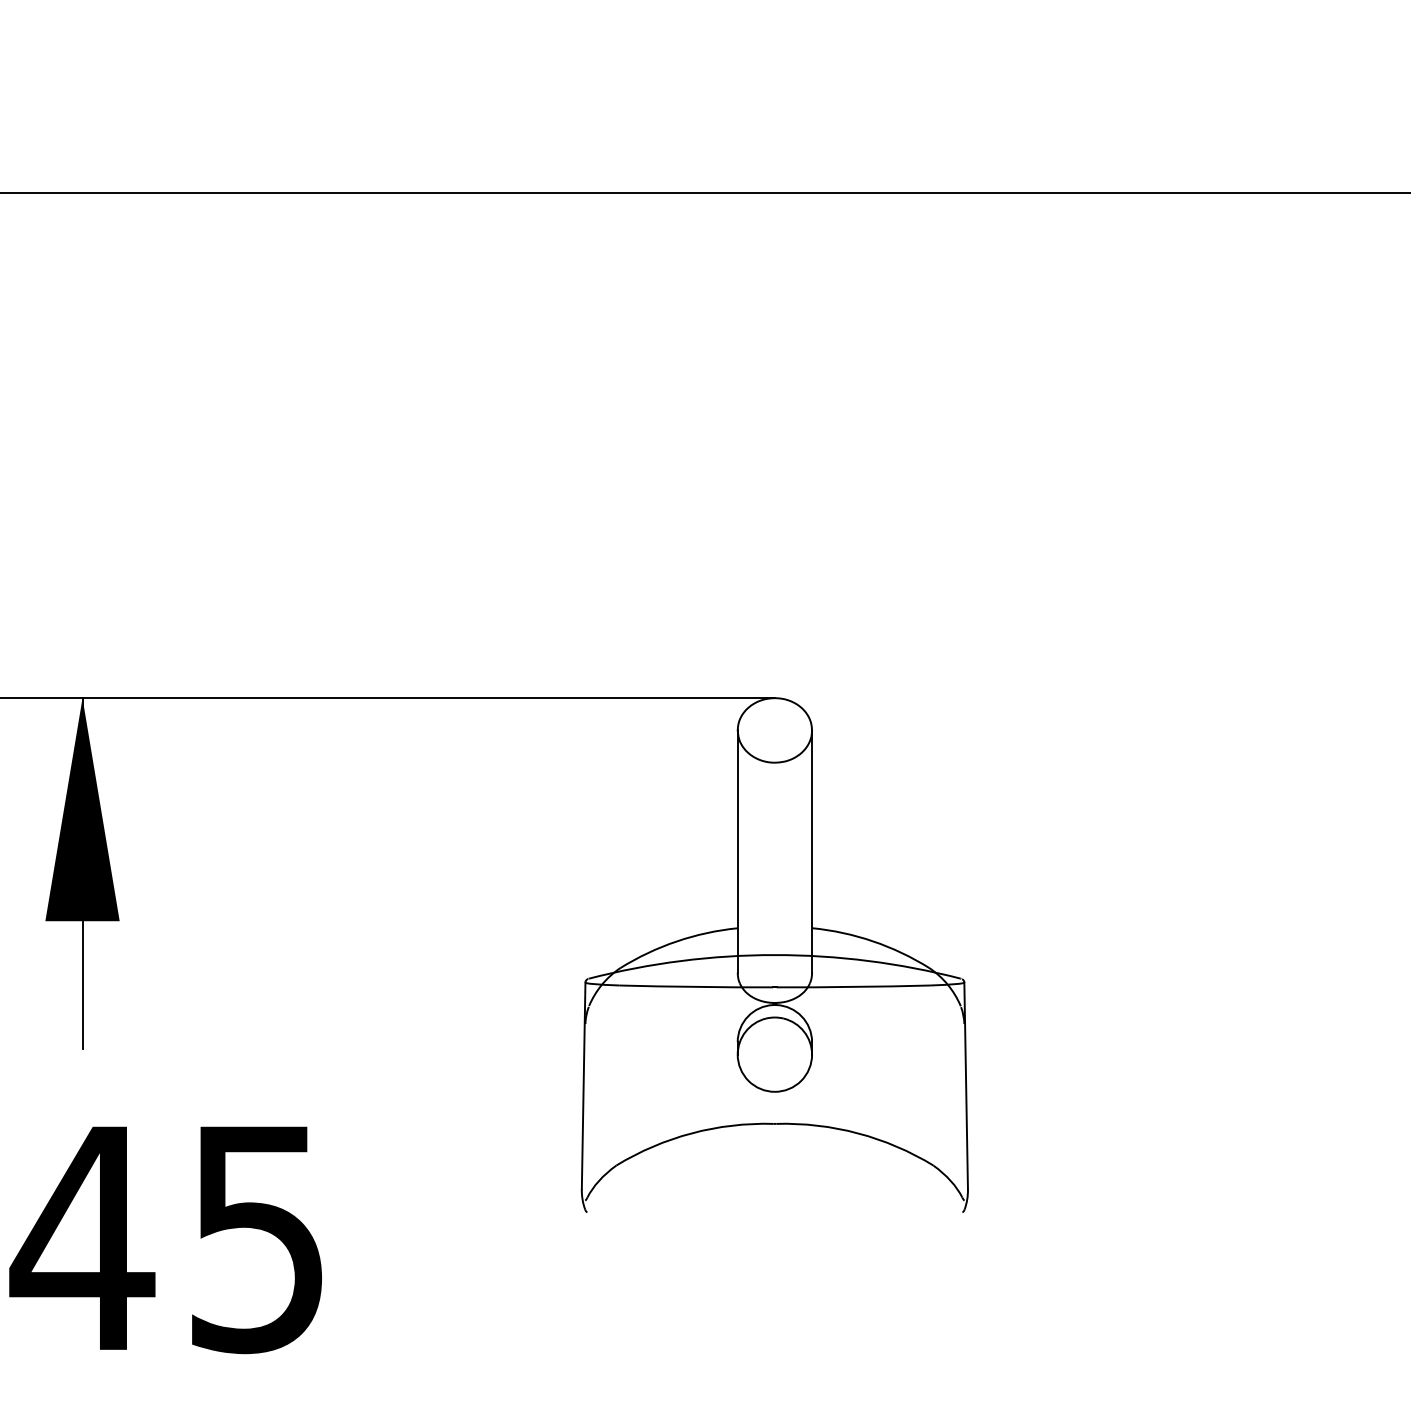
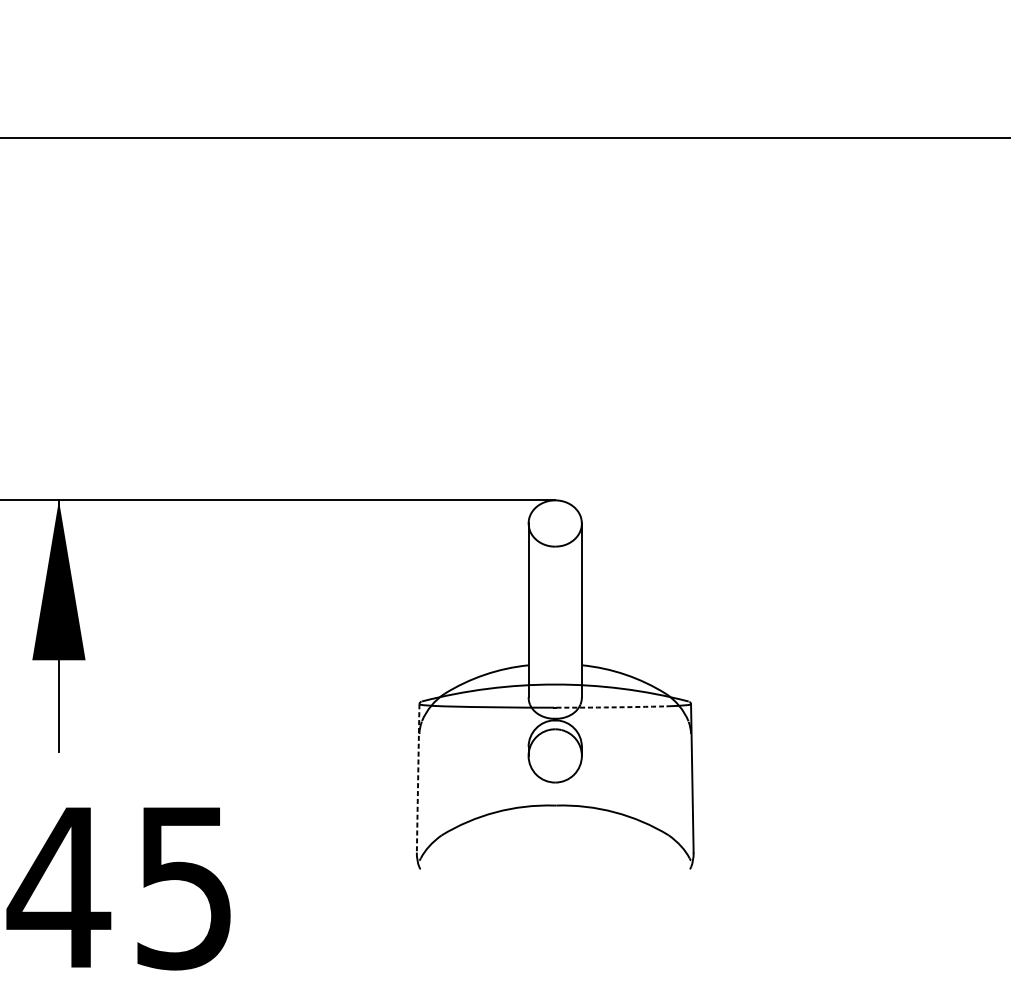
arc: (853, 986) -> (611, 707), solid -> dashed
line: (583, 1086) -> (418, 778), solid -> dashed

